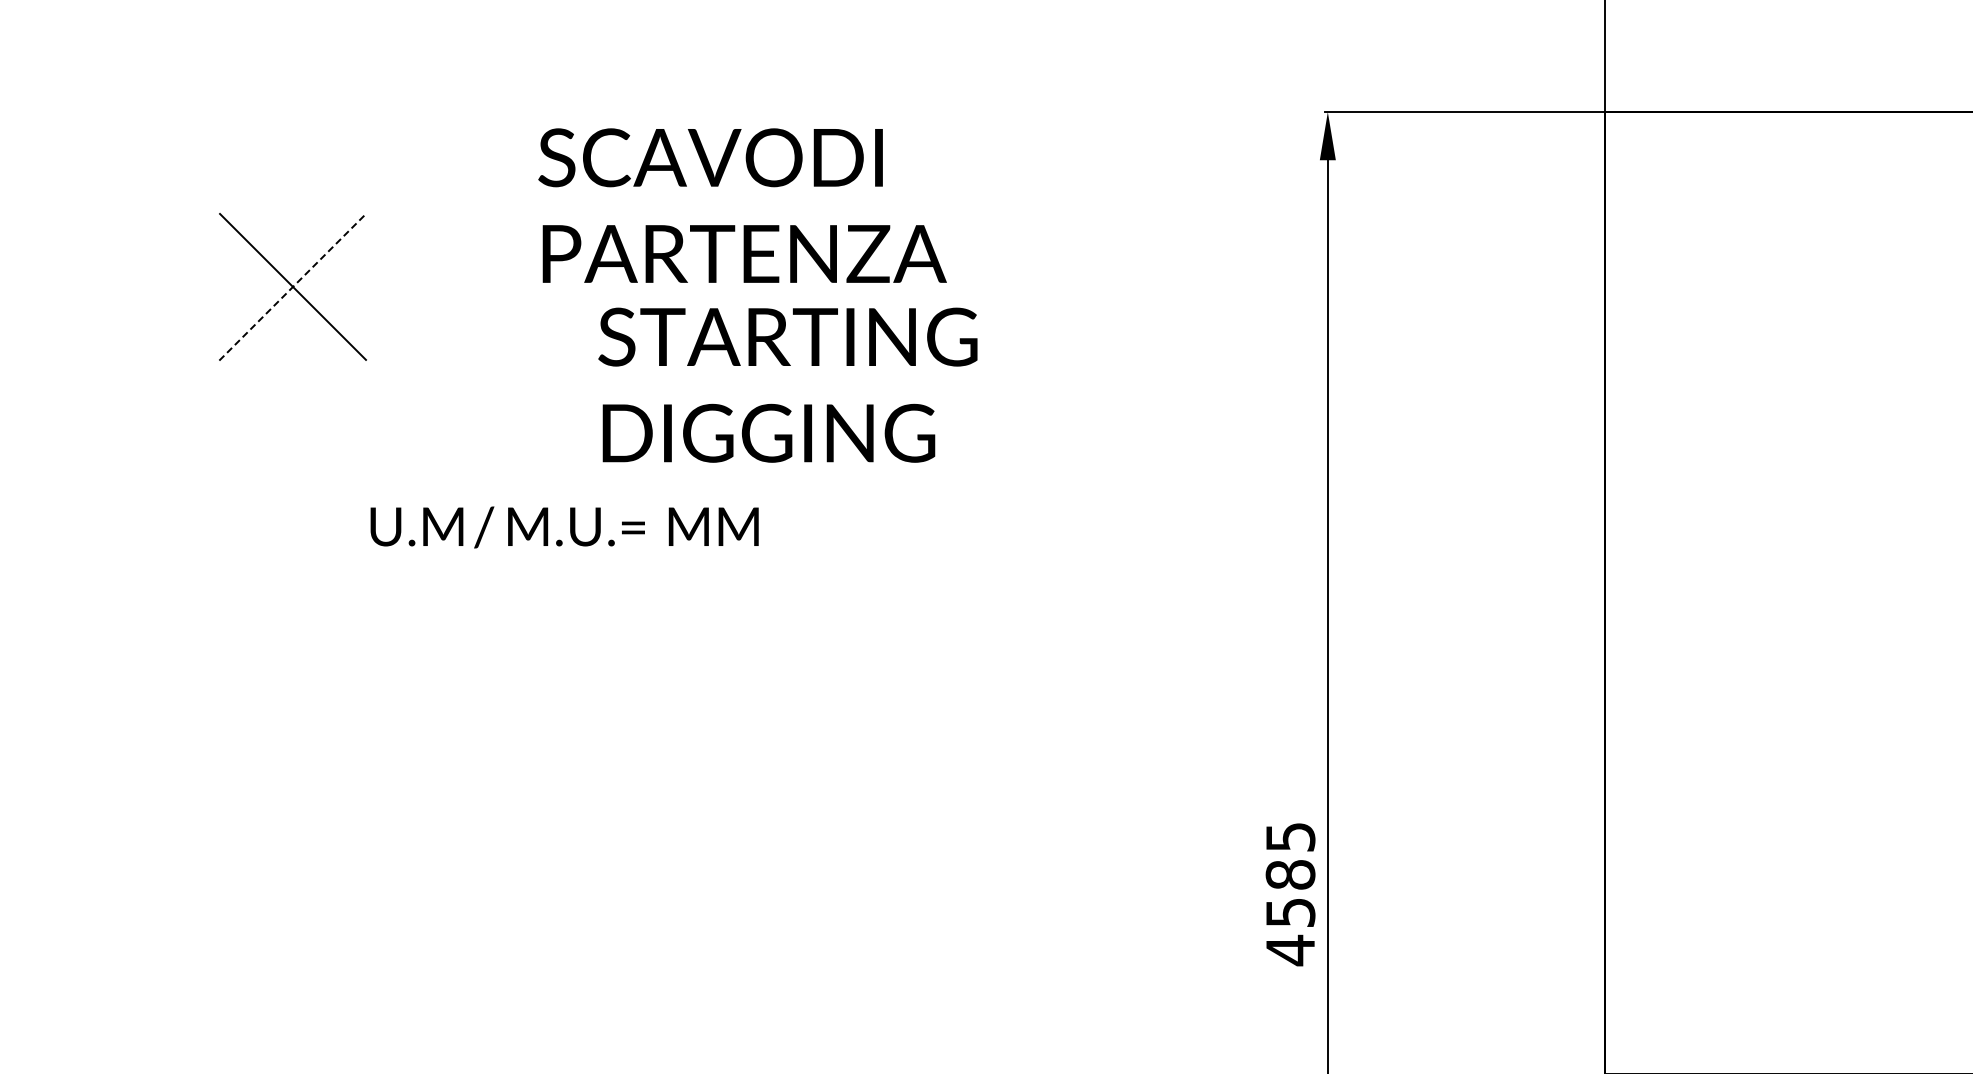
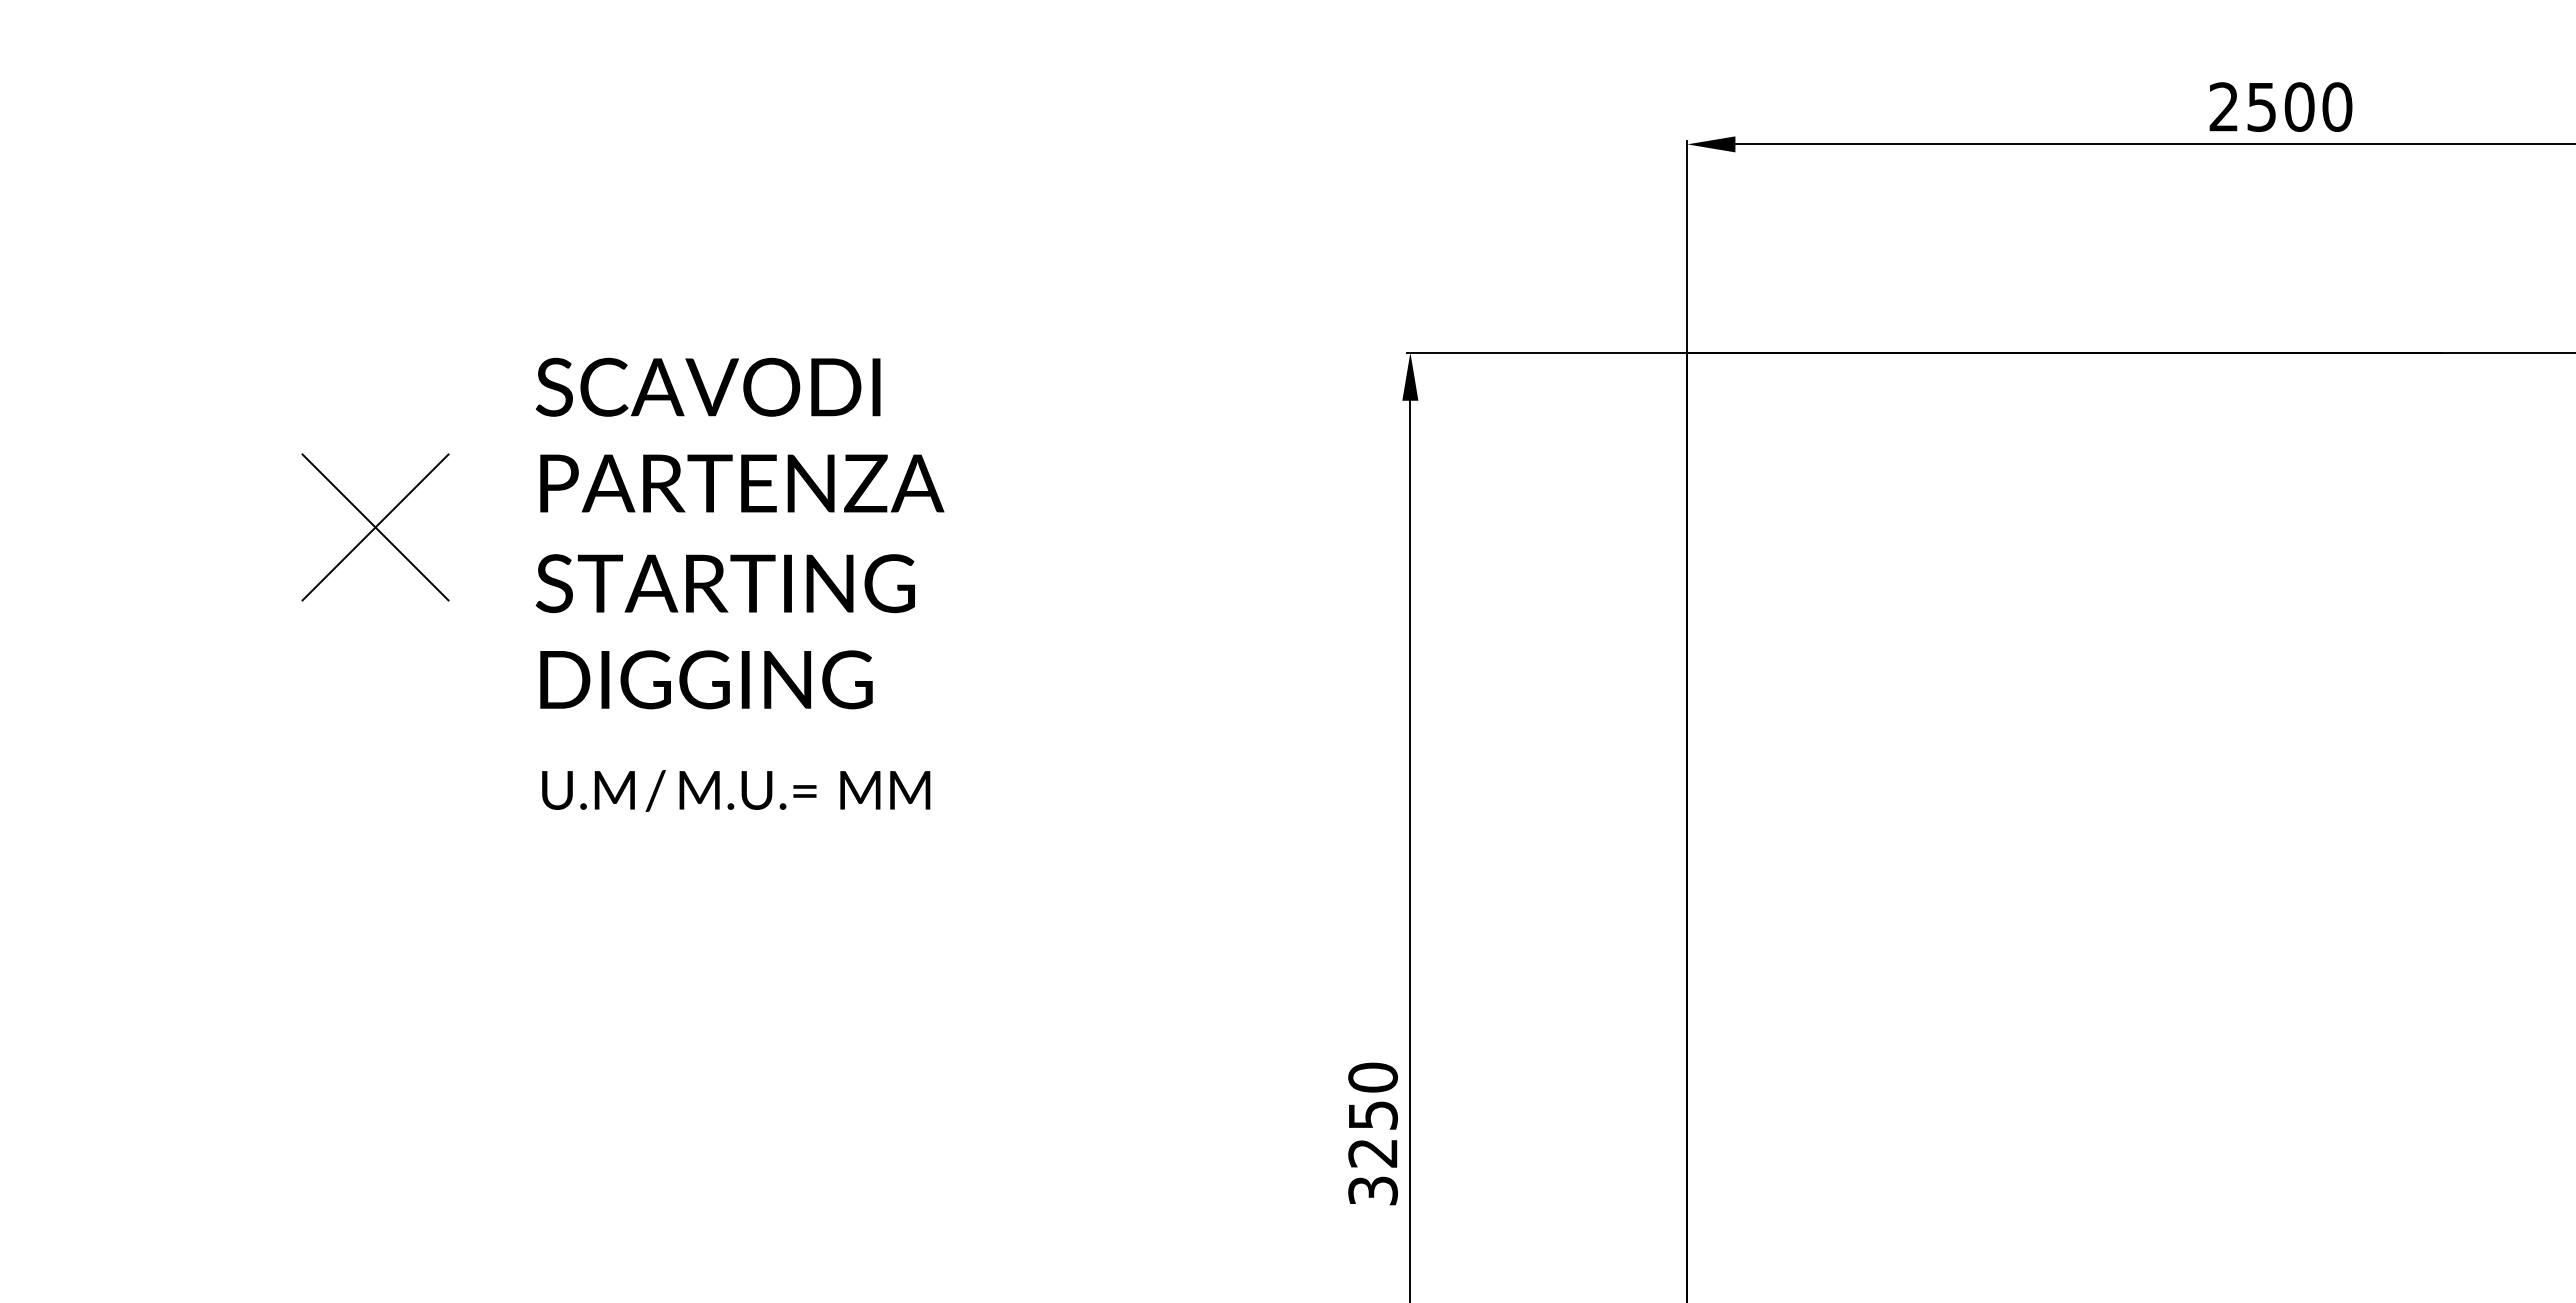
text: (741, 204) -> (739, 434), moved
line: (292, 286) -> (375, 527), dashed -> solid
text: (786, 384) -> (724, 631), moved
text: (564, 526) -> (736, 790), moved
text: (1289, 893) -> (1372, 1134), 4585 -> 3250

